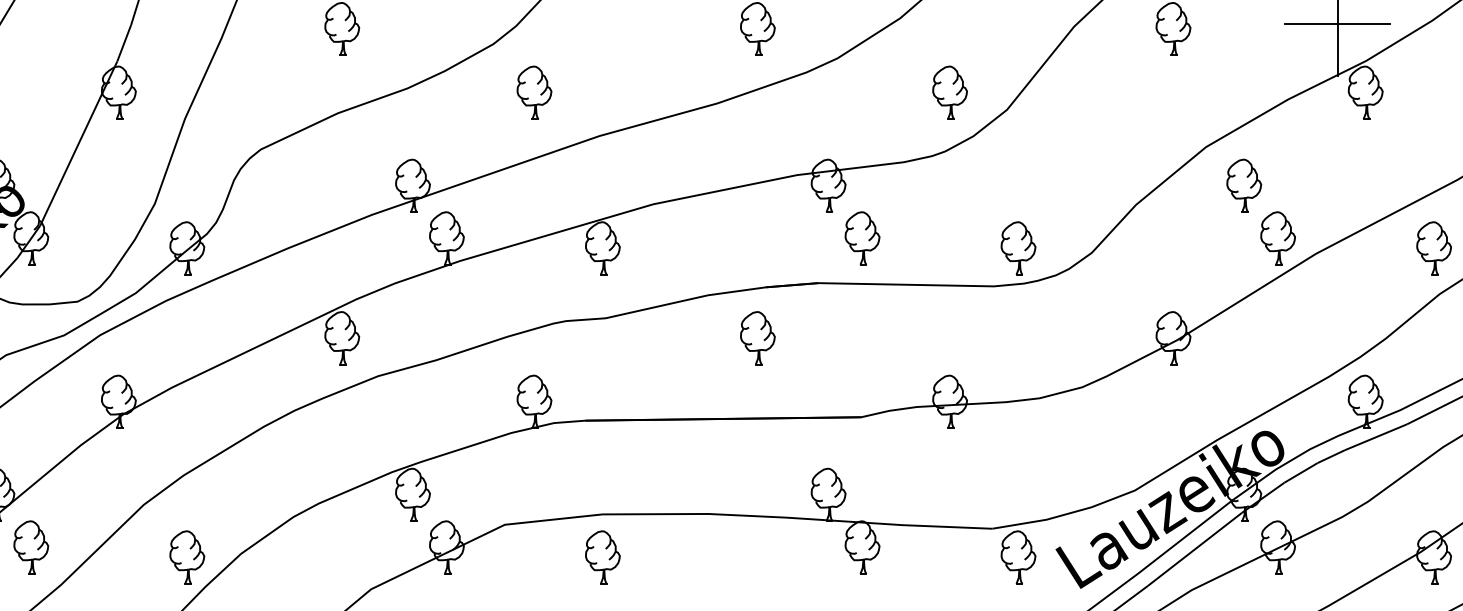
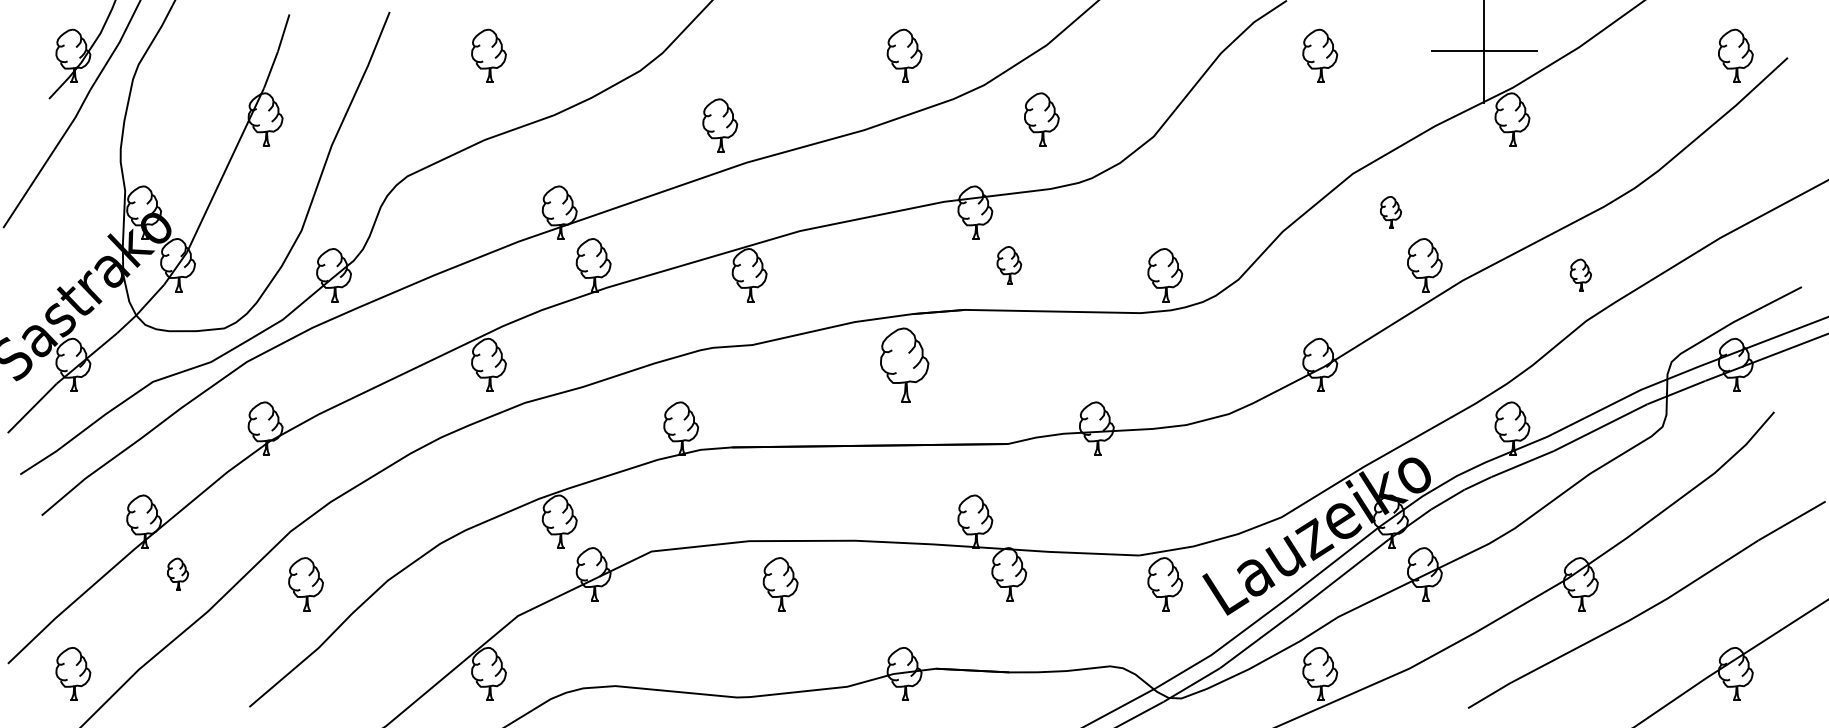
part: (534, 92) -> (720, 125), moved
part: (949, 92) -> (1041, 119), moved
part: (1243, 185) -> (1390, 212), size x0.6
part: (862, 238) -> (1009, 265), size x0.7
part: (1433, 248) -> (1580, 275), size x0.6
part: (757, 337) -> (904, 364), size x1.4
part: (30, 547) -> (177, 574), size x0.6
part: (186, 557) -> (305, 584), moved
part: (602, 557) -> (780, 584), moved

